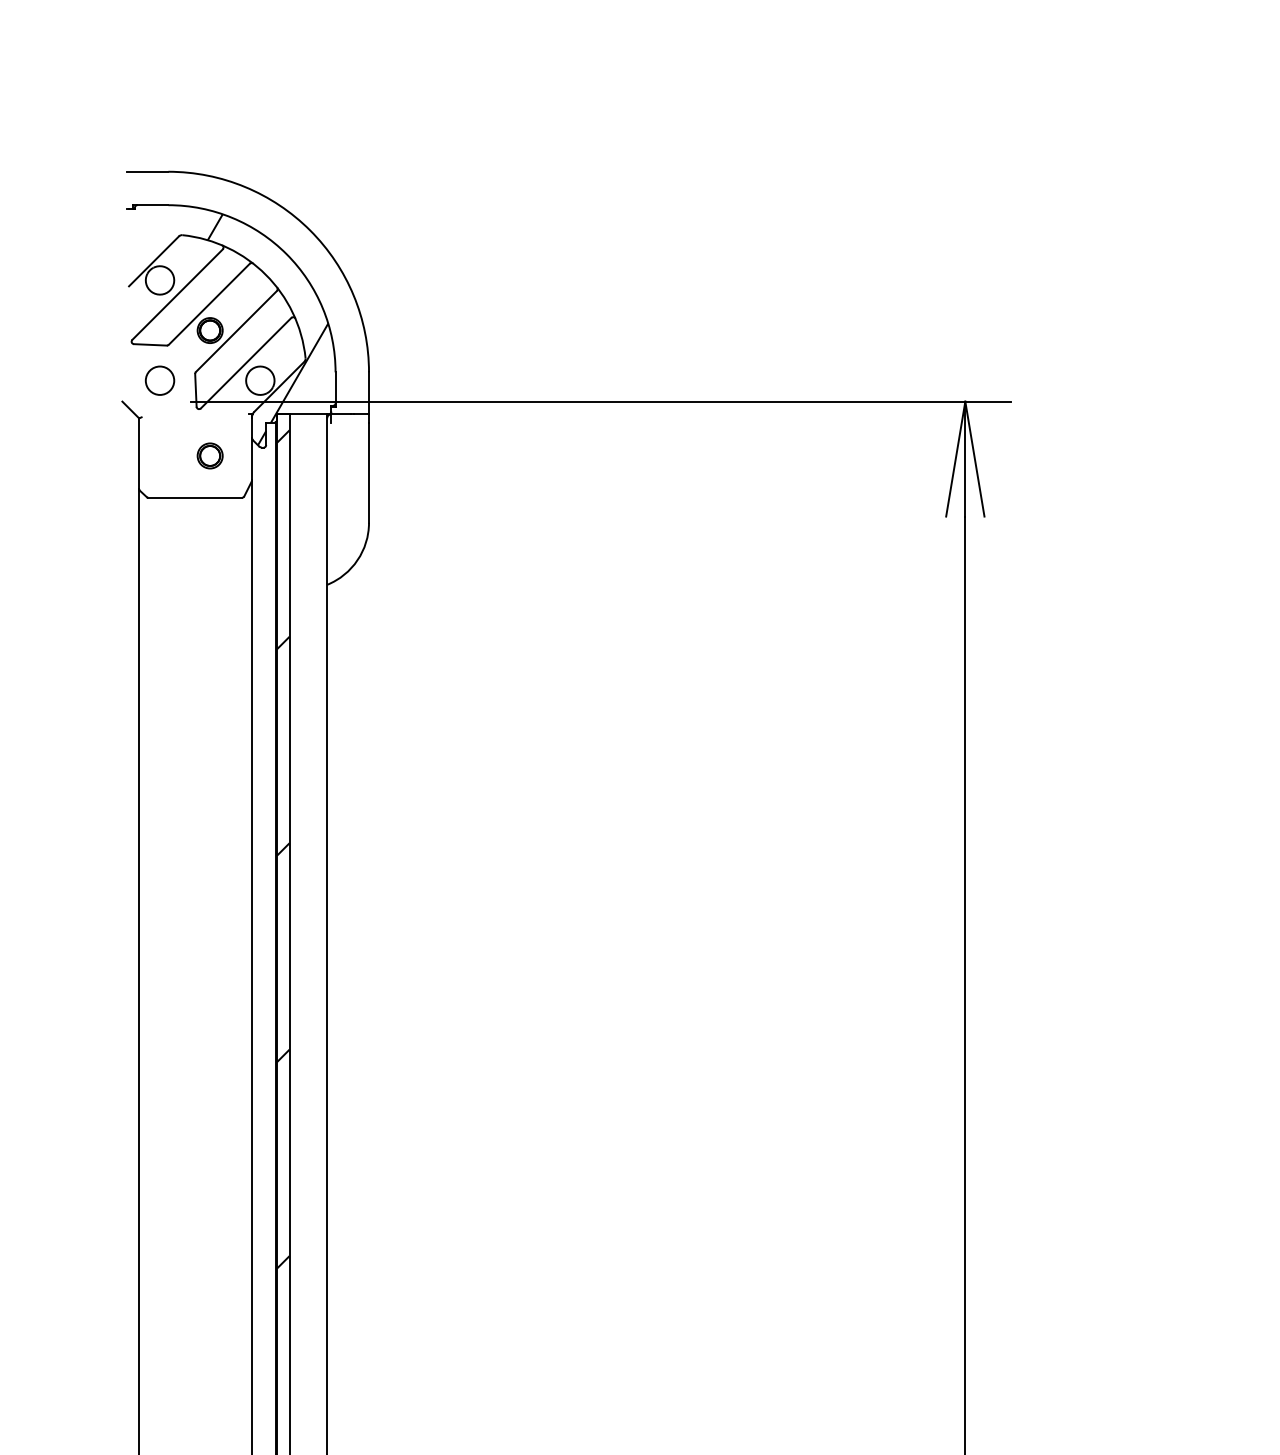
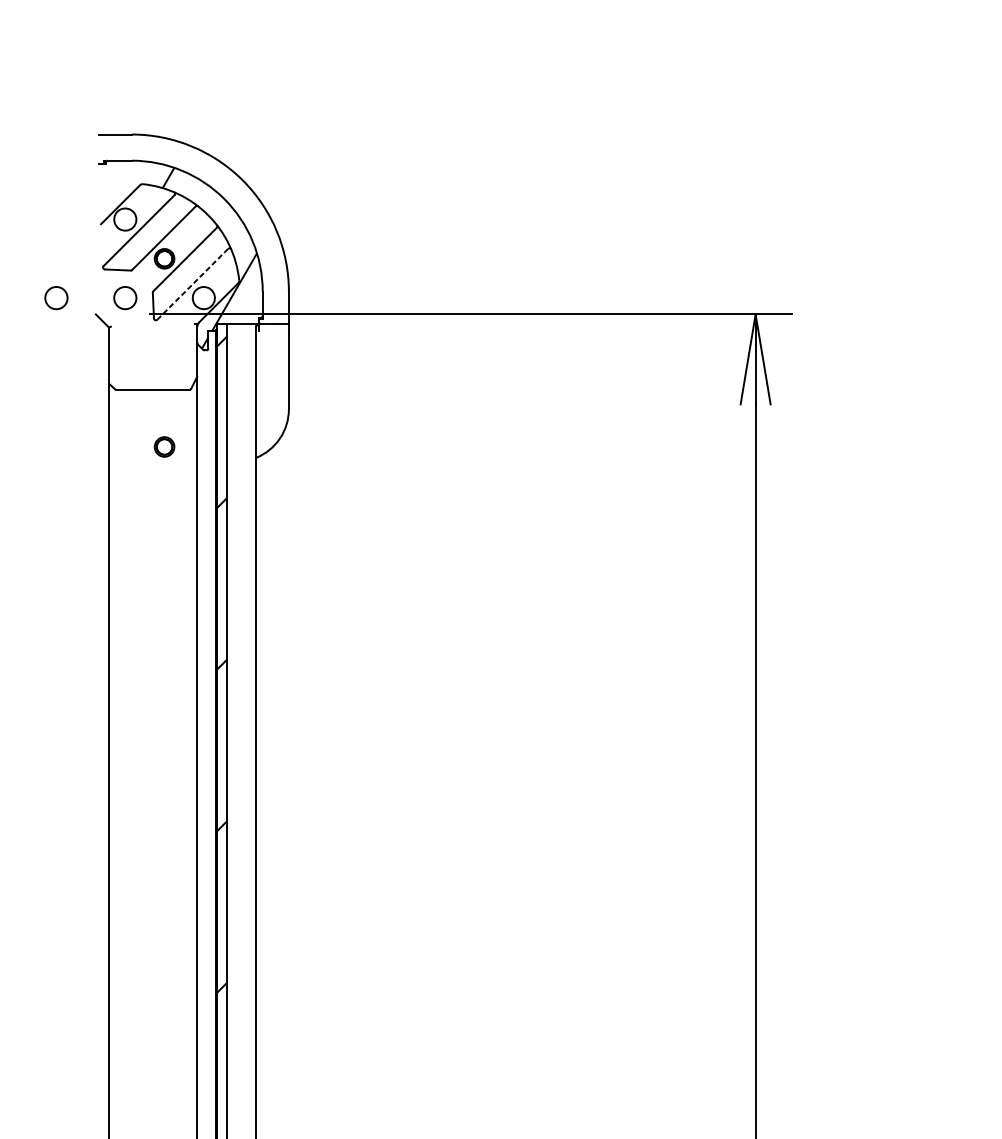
line: (246, 363) -> (193, 284), solid -> dashed
circle: (71, 380) -> (56, 297), added
part: (209, 455) -> (164, 446), moved

